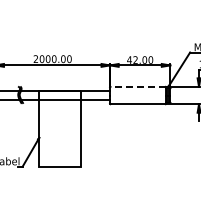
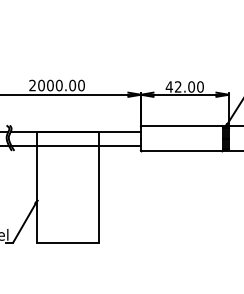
line: (138, 86) -> (182, 125), dashed -> solid

